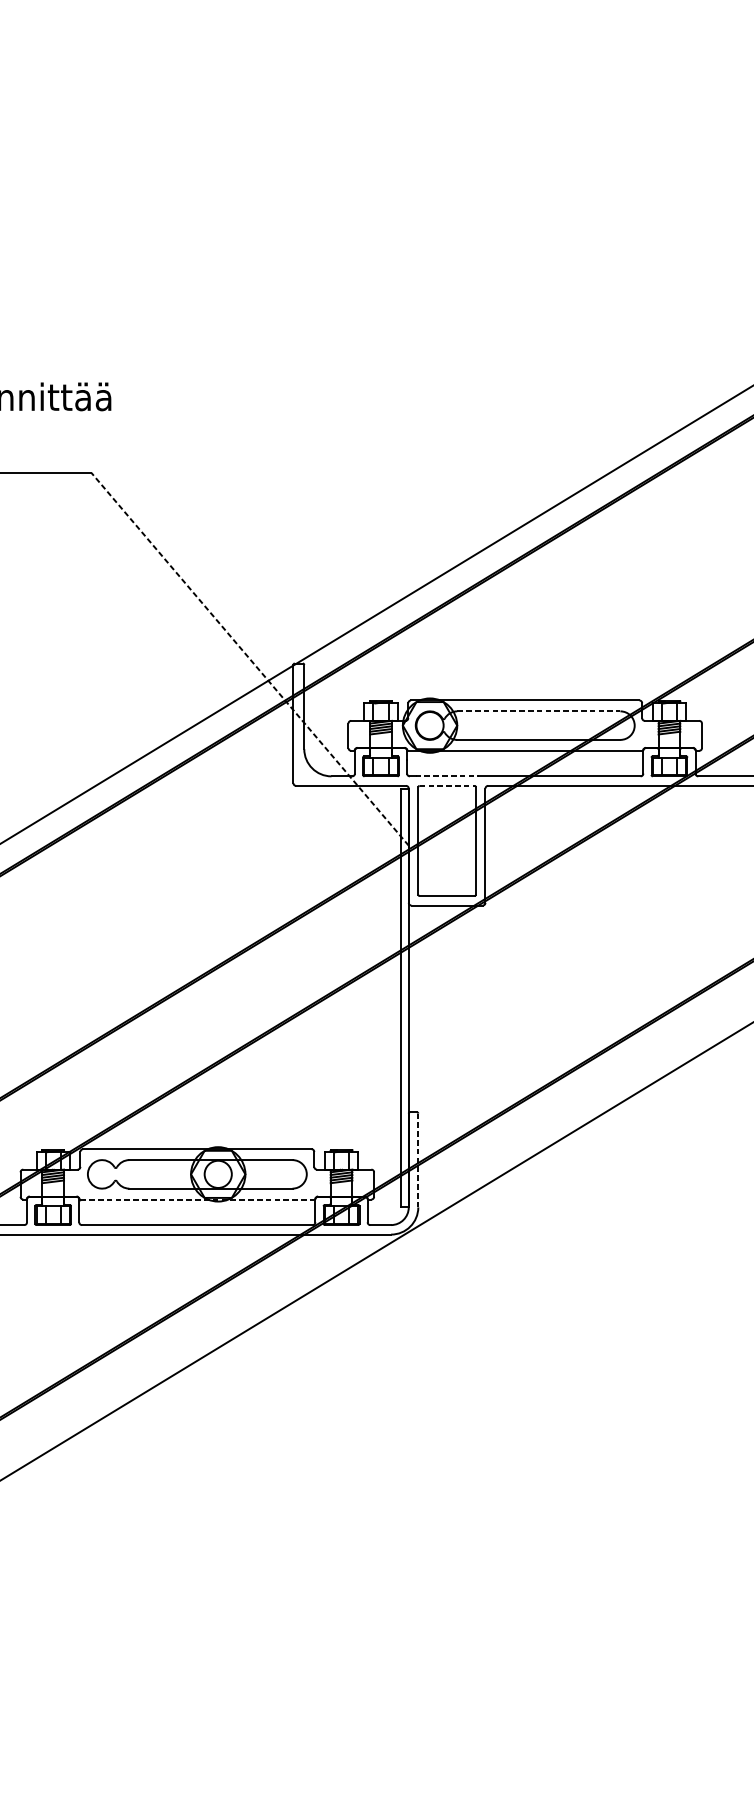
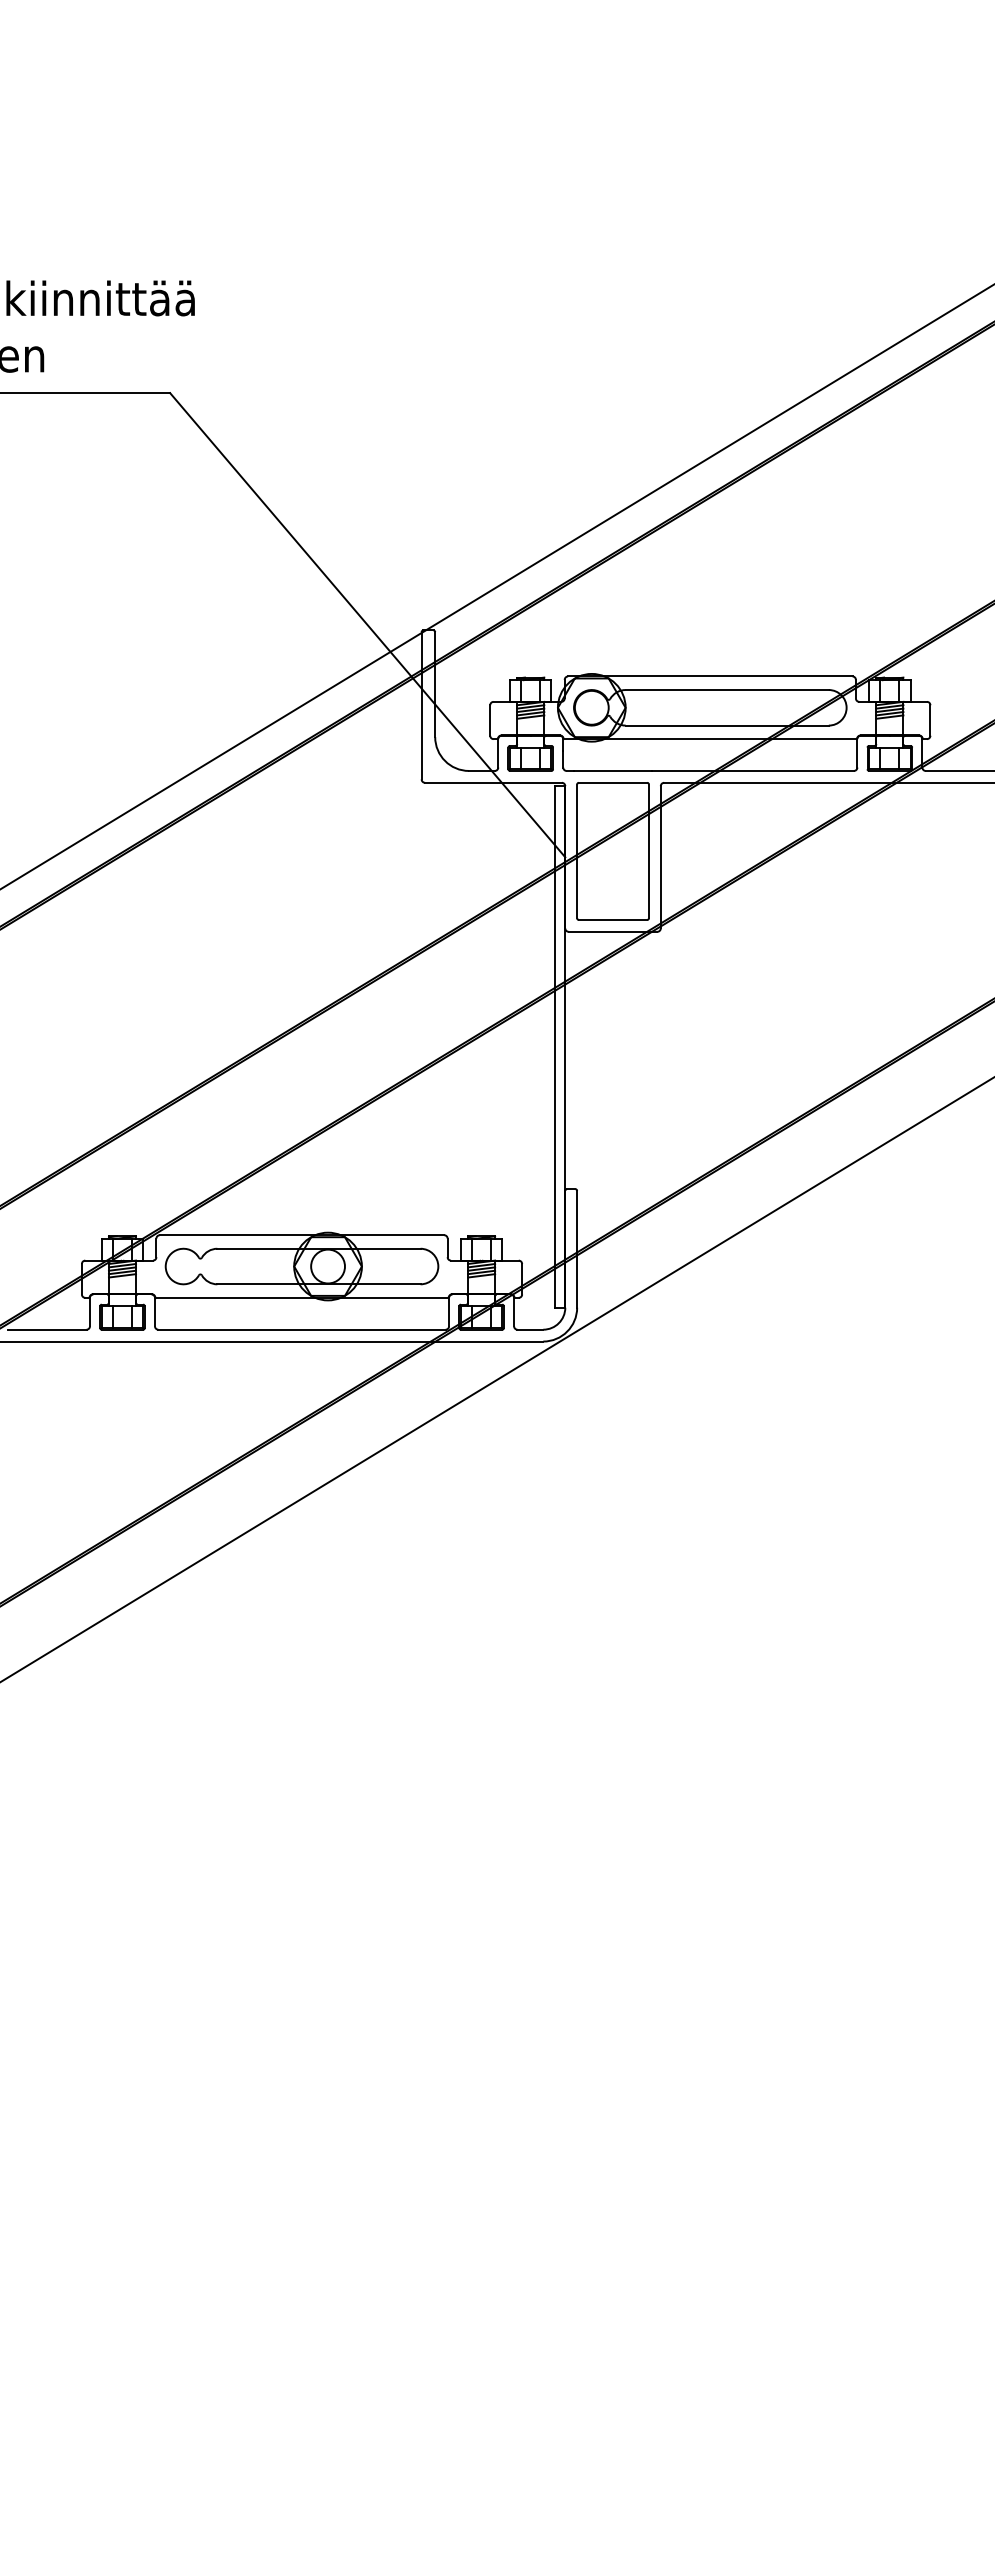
line: (249, 659) -> (367, 625), dashed -> solid
line: (539, 711) -> (727, 690), dashed -> solid
line: (447, 775) -> (613, 770), dashed -> solid
line: (447, 785) -> (613, 782), dashed -> solid
line: (418, 1159) -> (577, 1248), dashed -> solid
line: (197, 1199) -> (302, 1297), dashed -> solid

